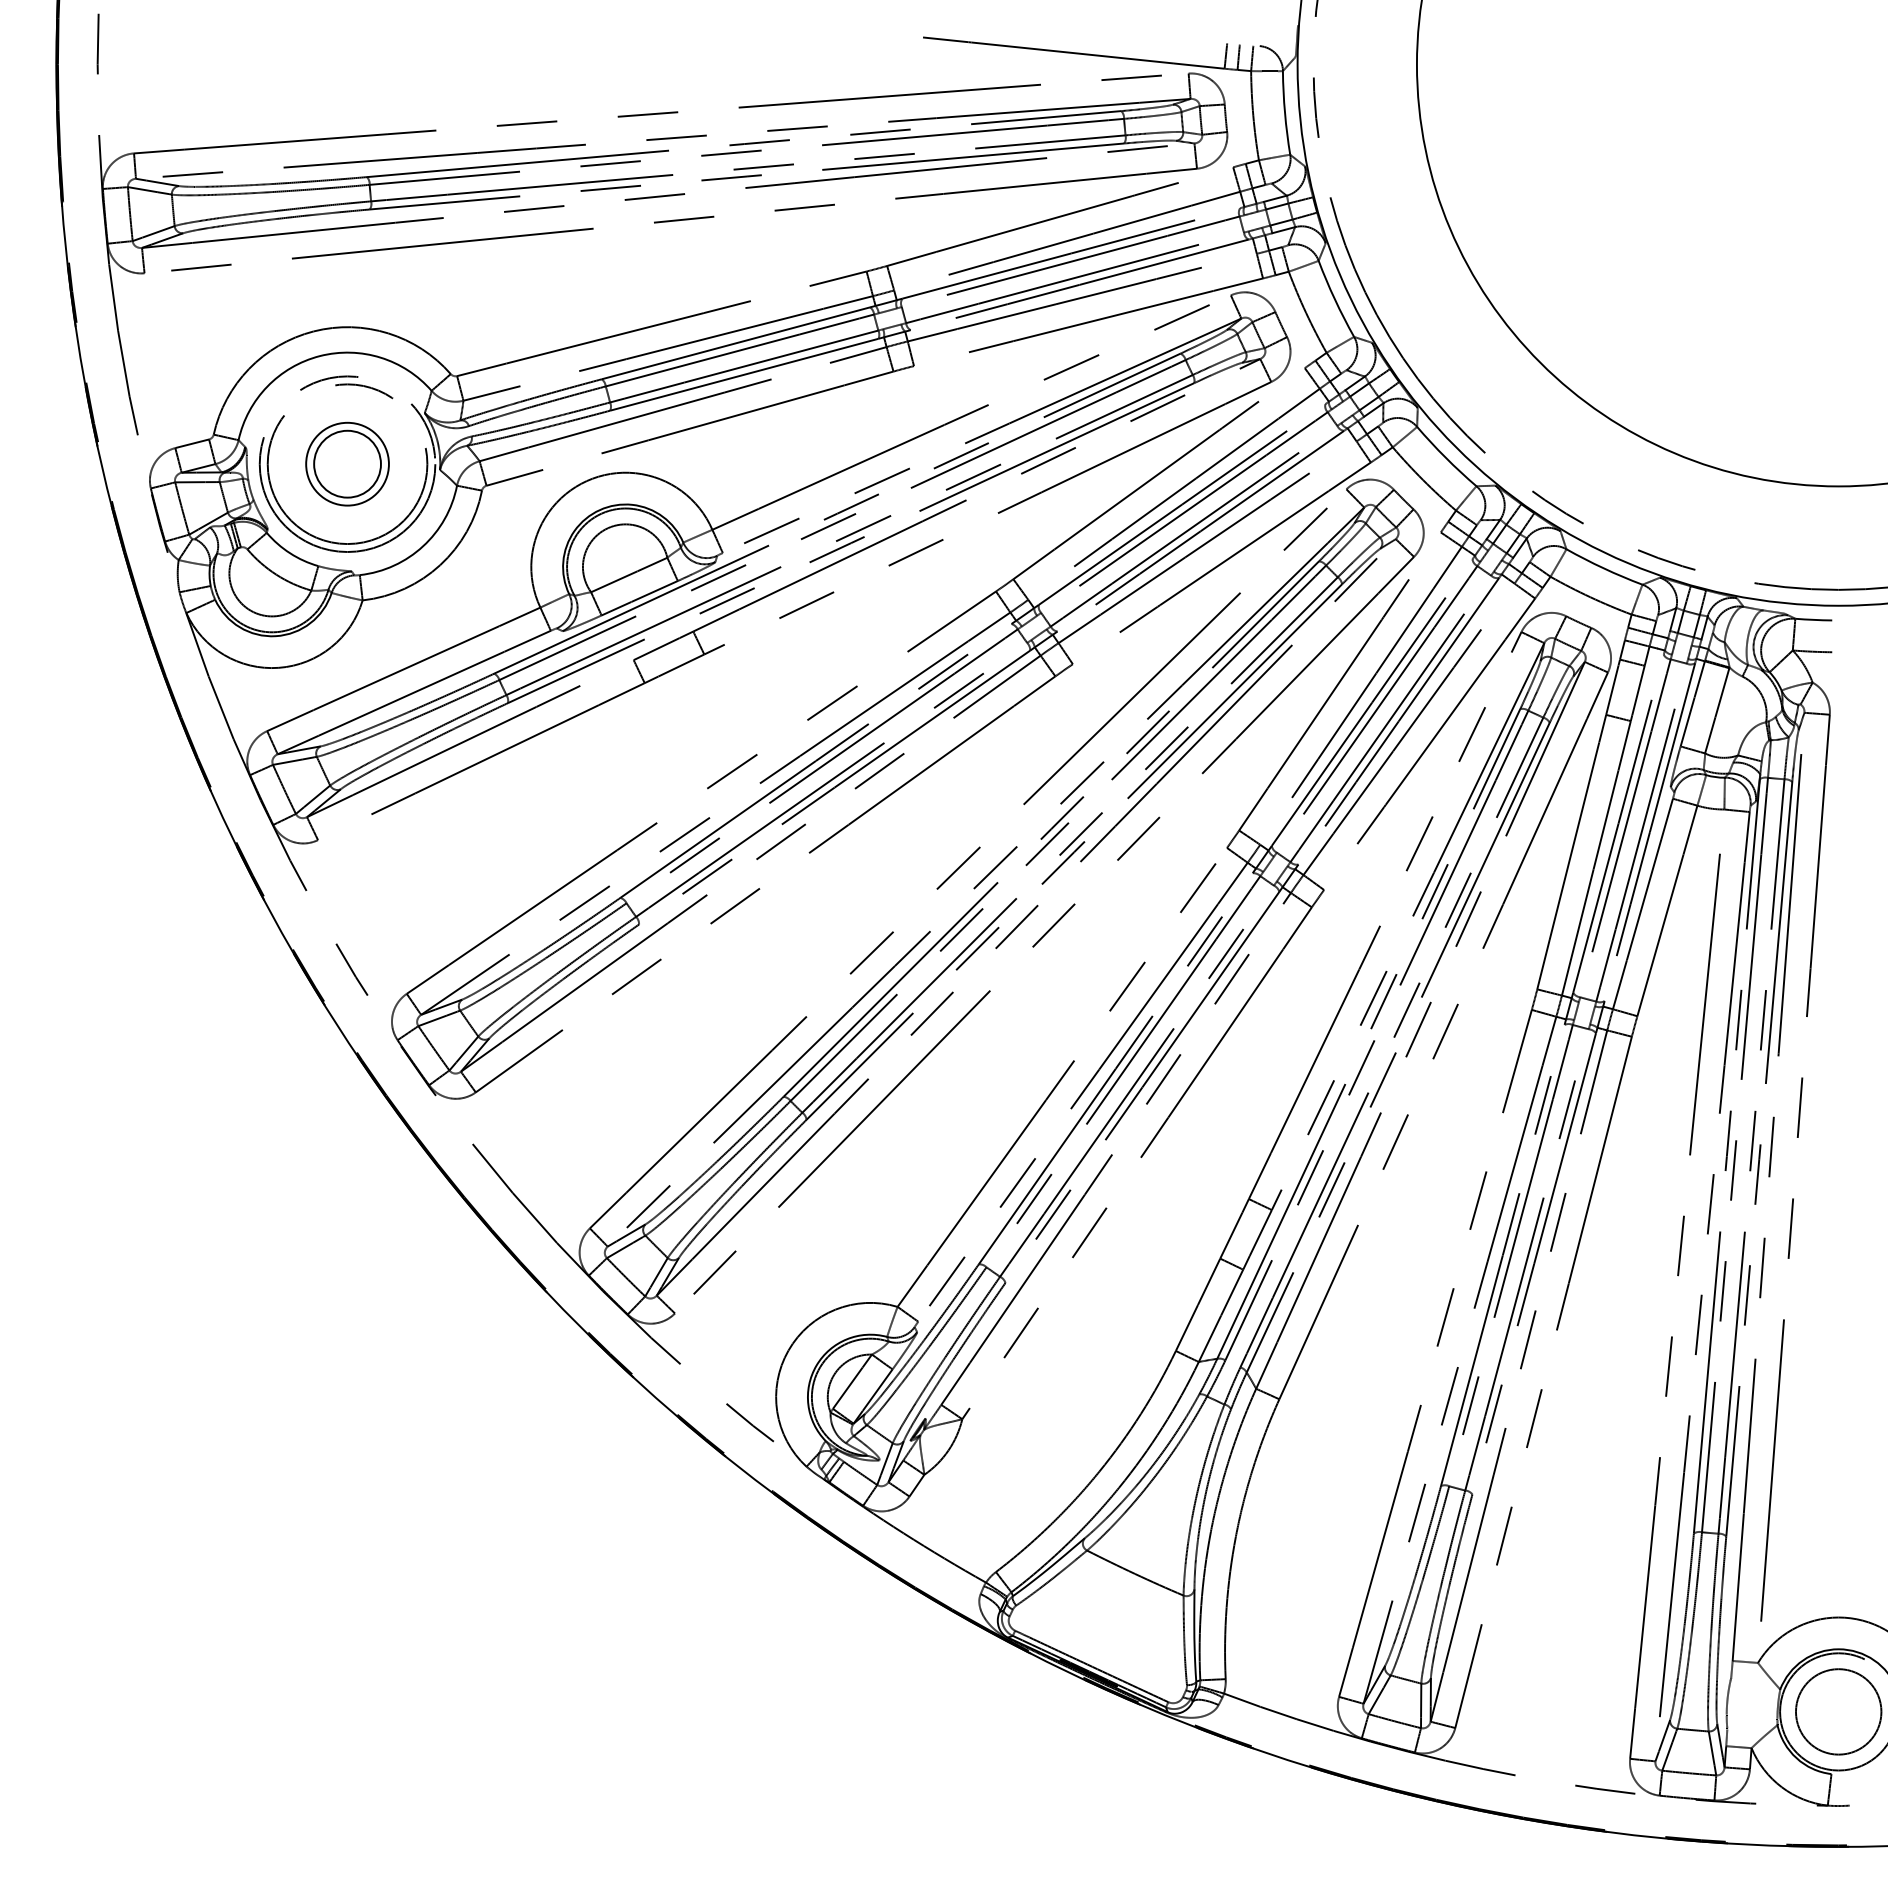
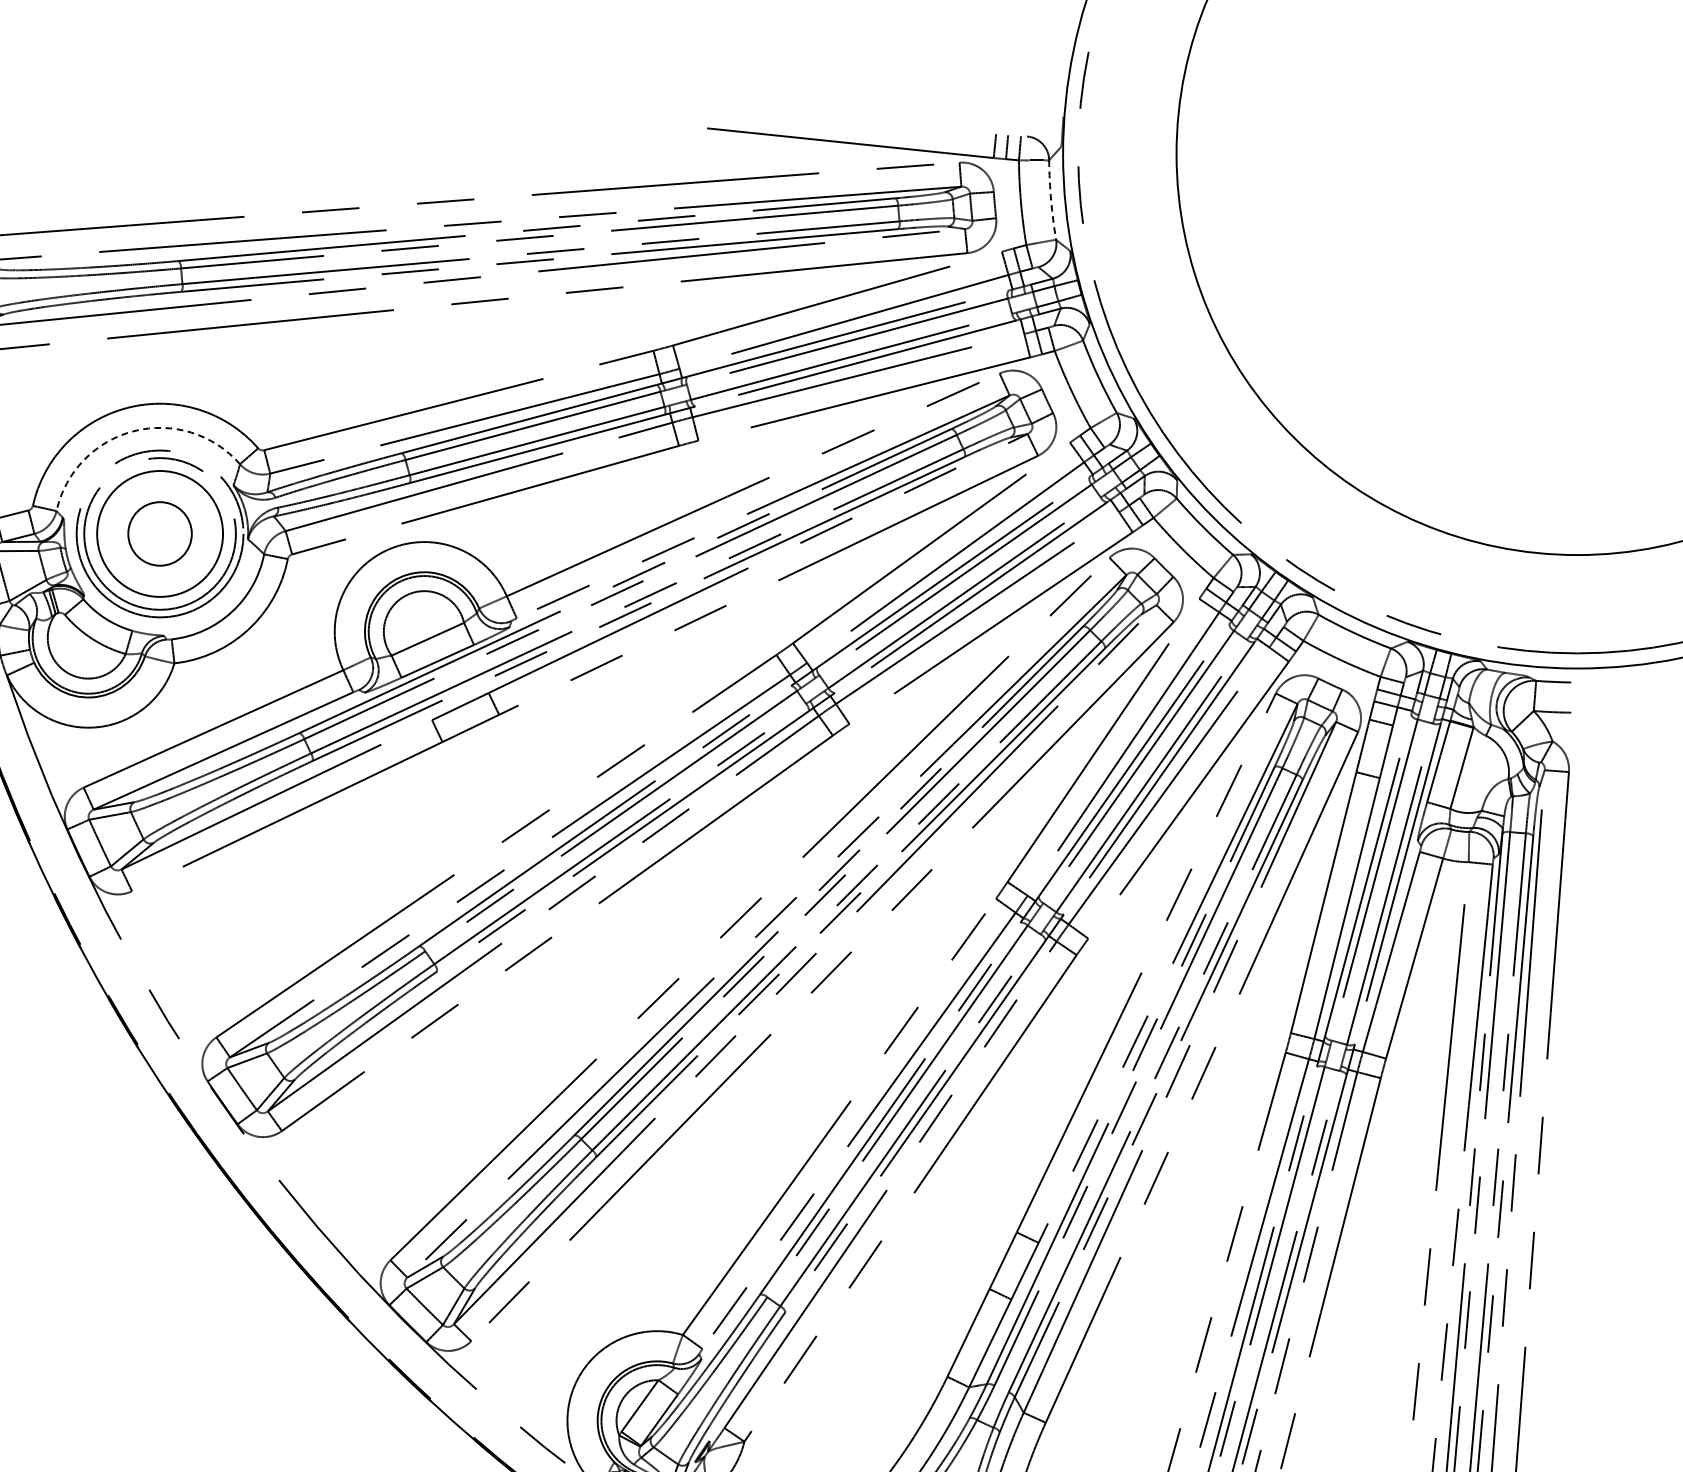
arc: (1285, 113) -> (1051, 200), solid -> dashed
arc: (319, 356) -> (133, 431), solid -> dashed
circle: (347, 463) -> (160, 533), size x1.6

